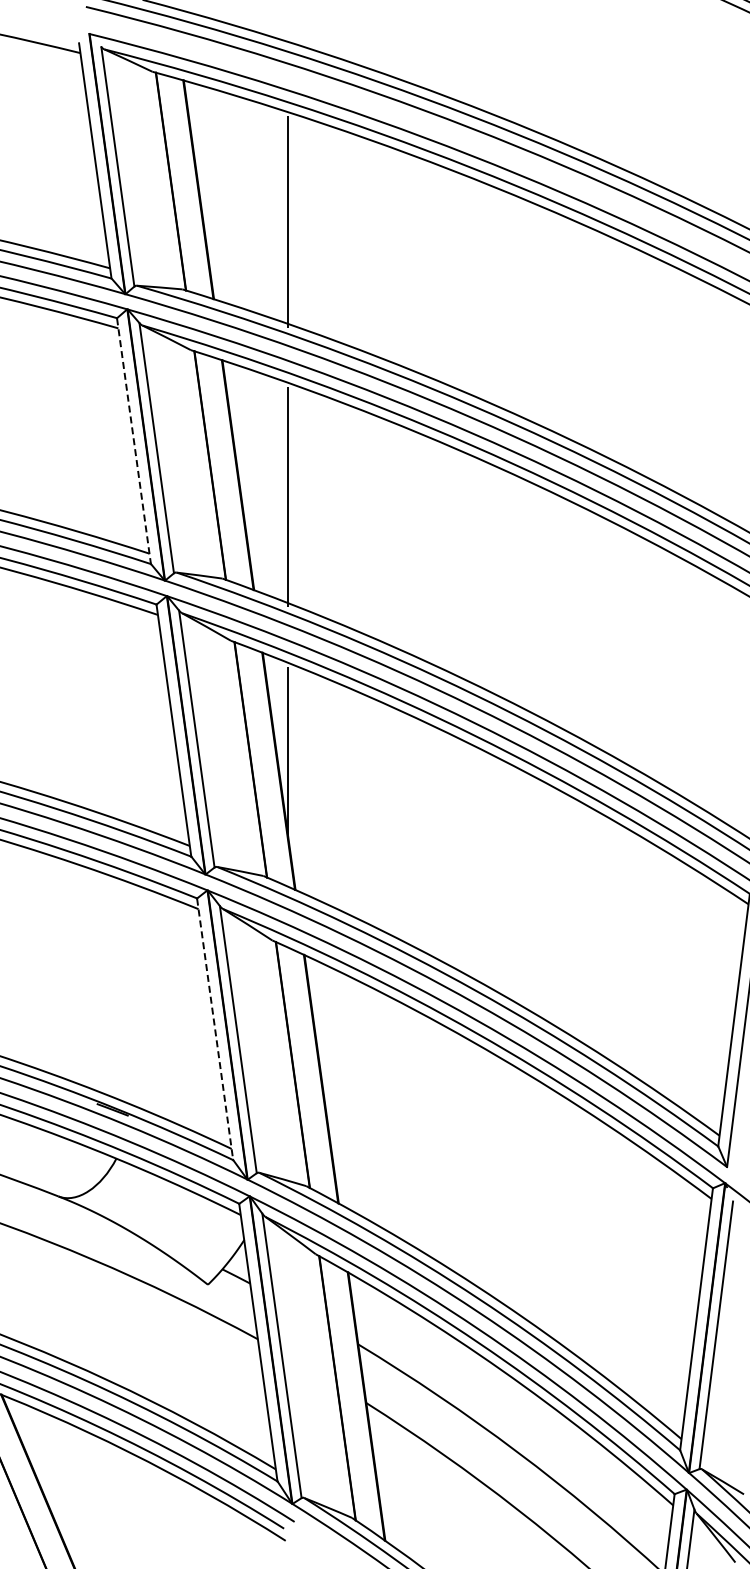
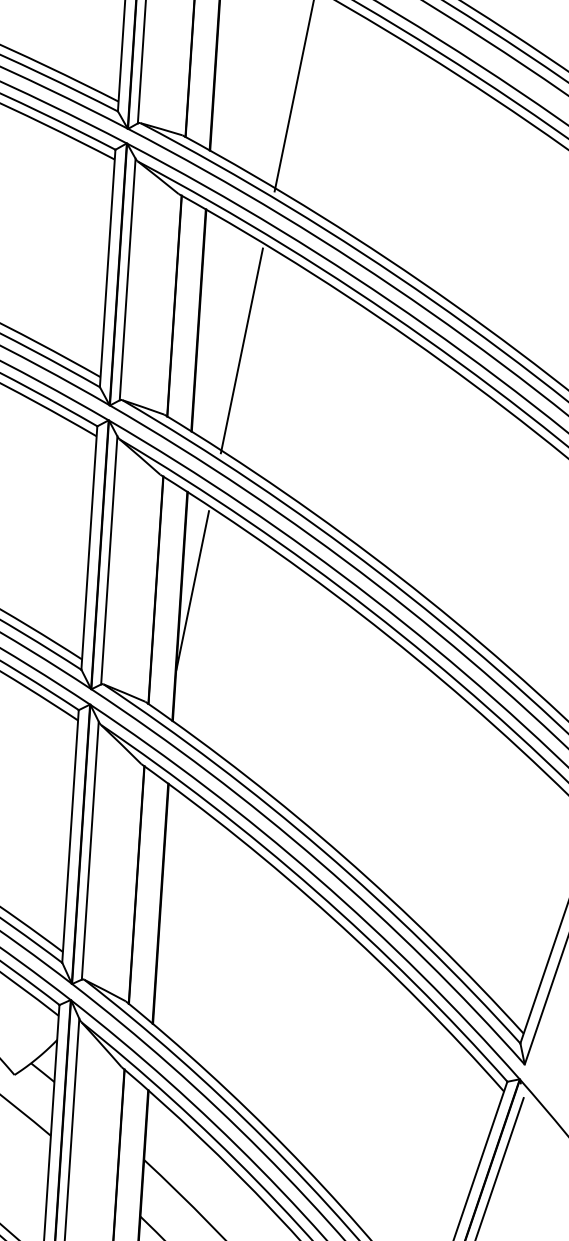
line: (133, 441) -> (107, 268), dashed -> solid
line: (215, 1029) -> (70, 836), dashed -> solid

